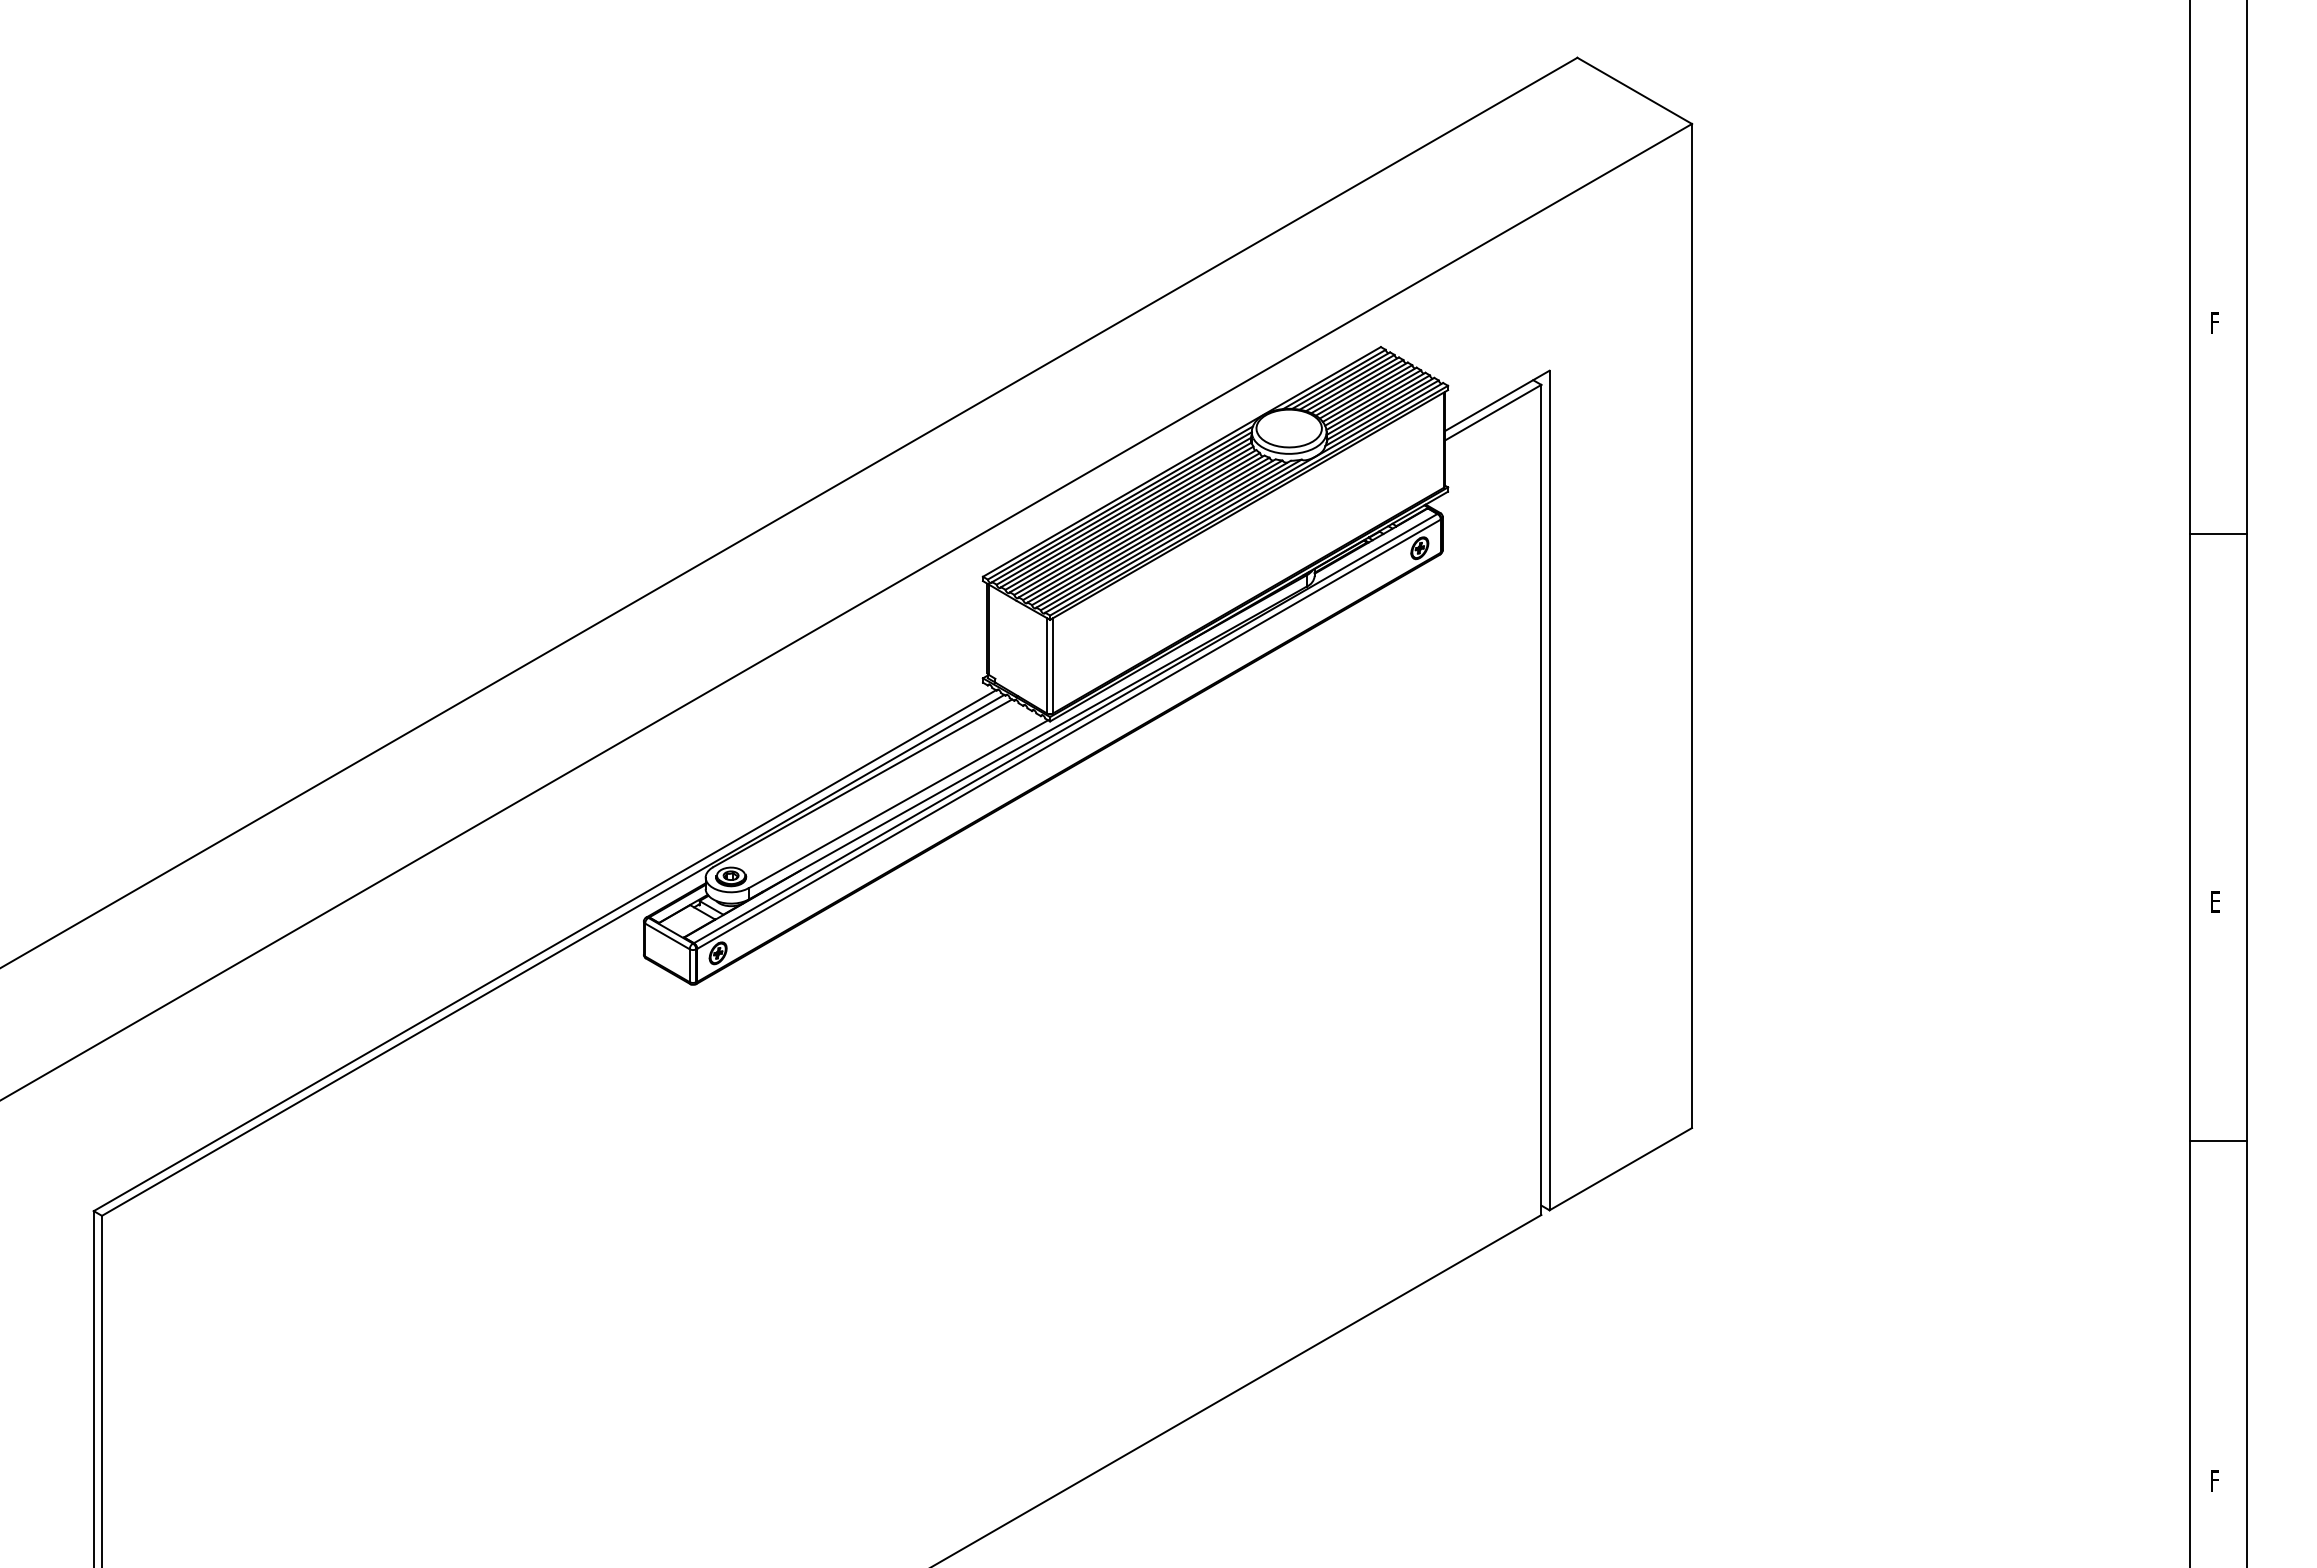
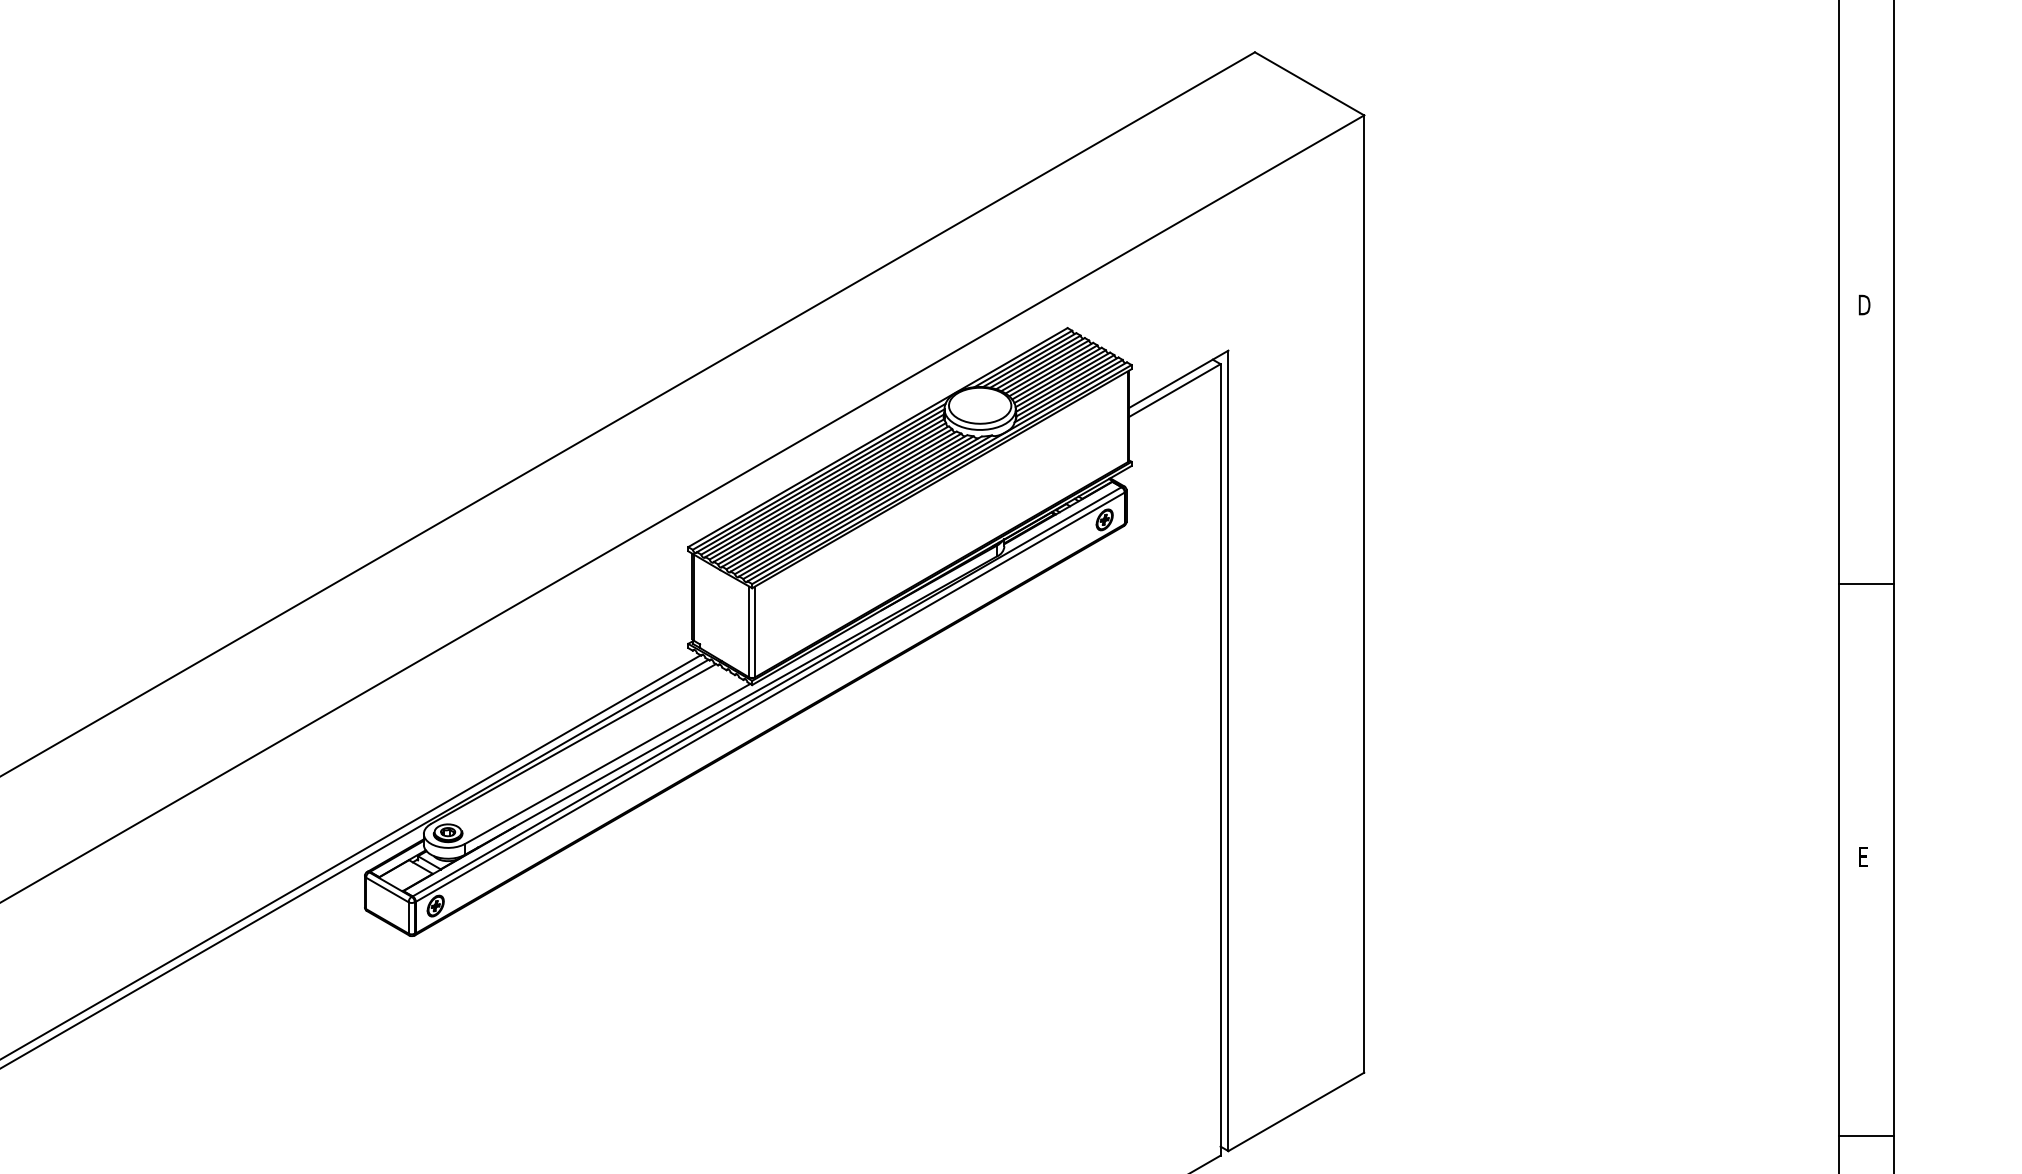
text: (2216, 322) -> (1864, 304), F -> D
line: (2218, 534) -> (1866, 584), moved
line: (2218, 1141) -> (1866, 1136), moved

